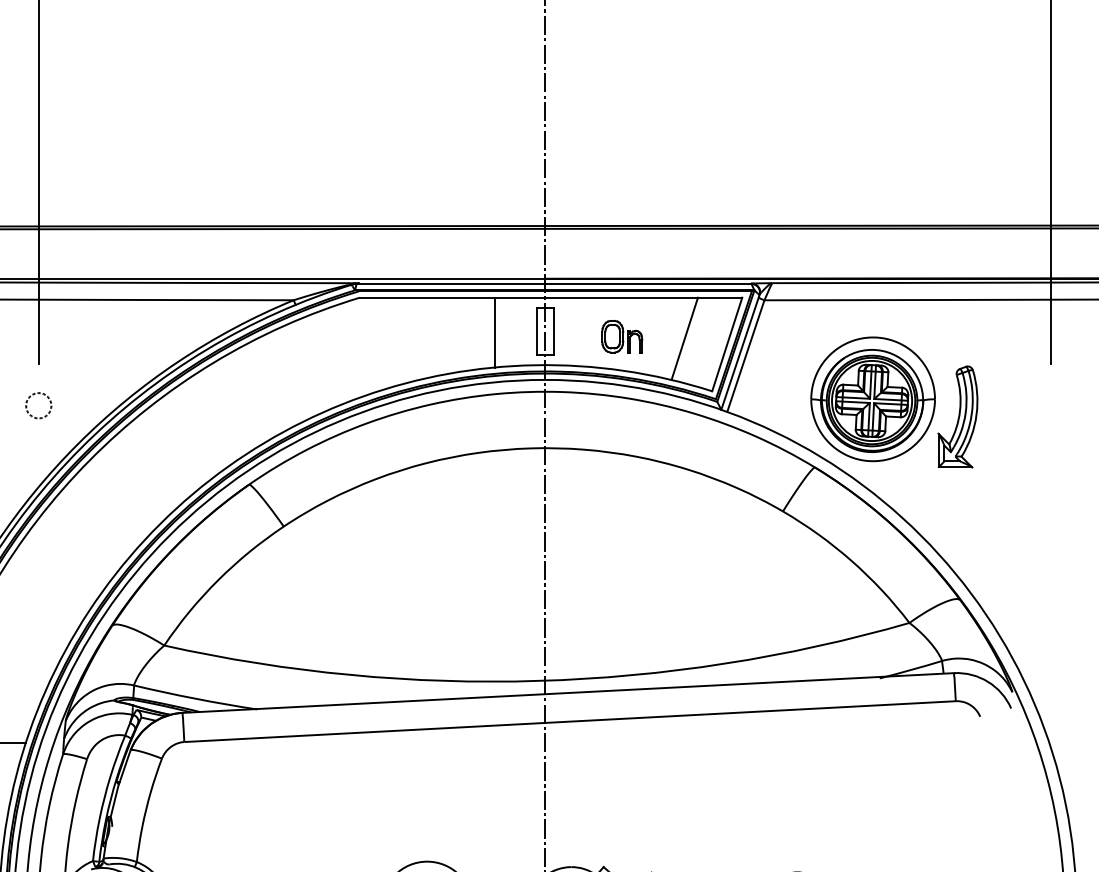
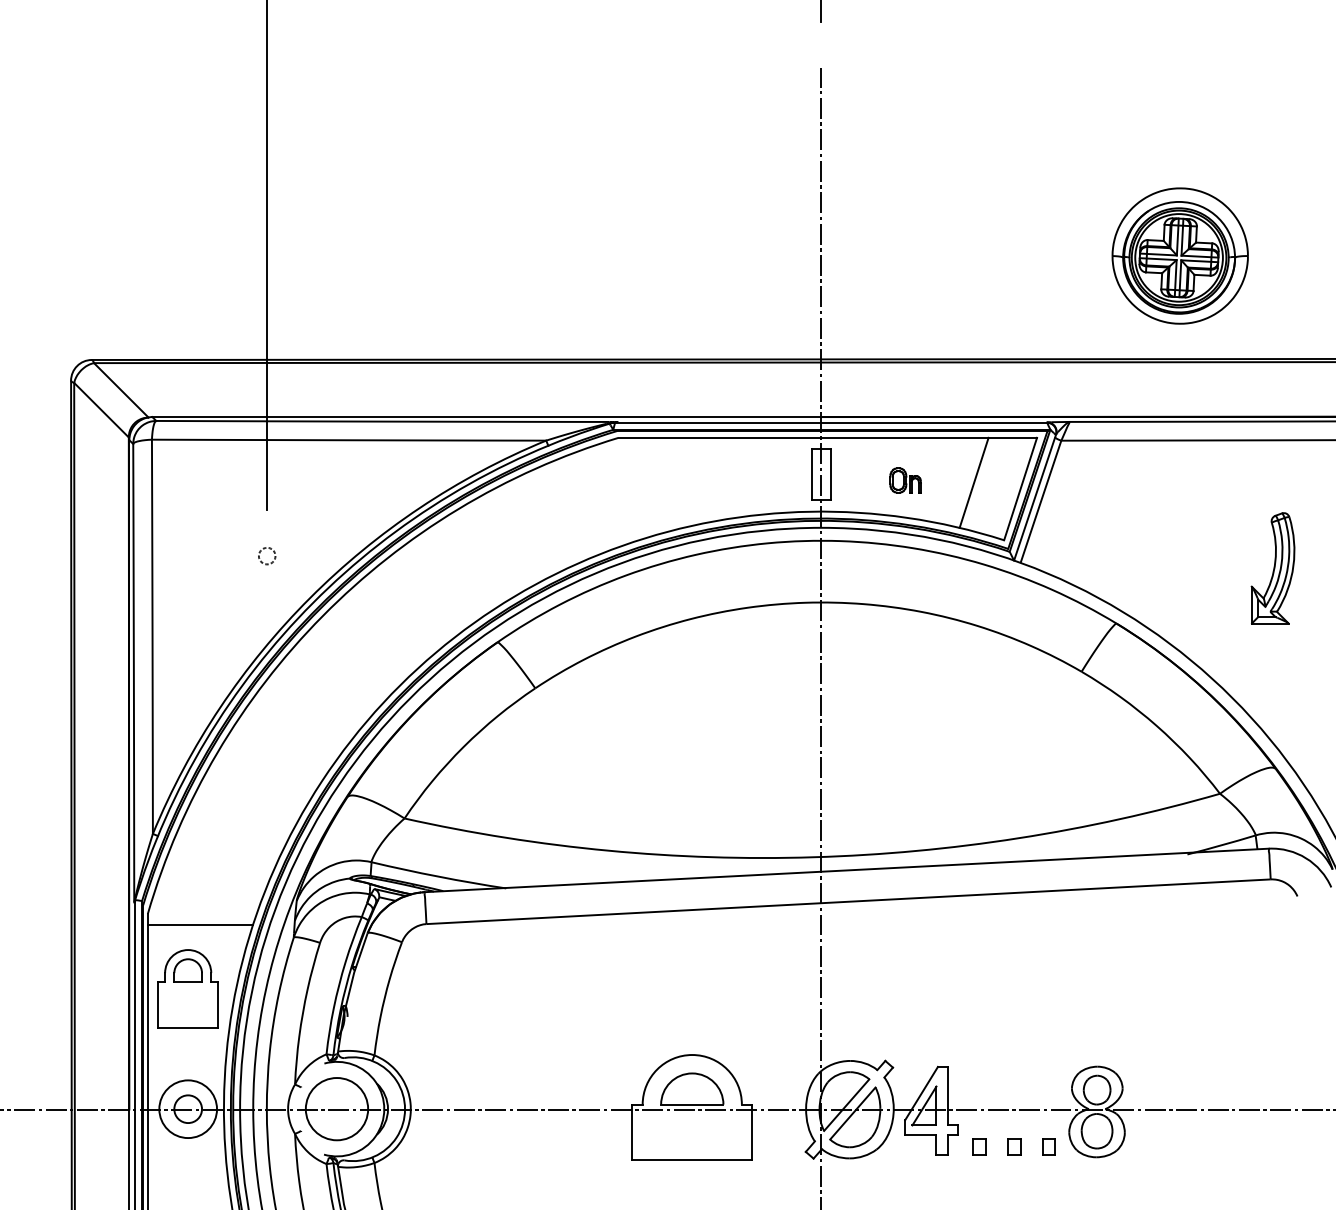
line: (495, 332) -> (766, 475), removed
part: (622, 336) -> (905, 480), size x0.7
part: (872, 398) -> (1179, 255), moved
circle: (39, 405) -> (267, 555), size x0.6

